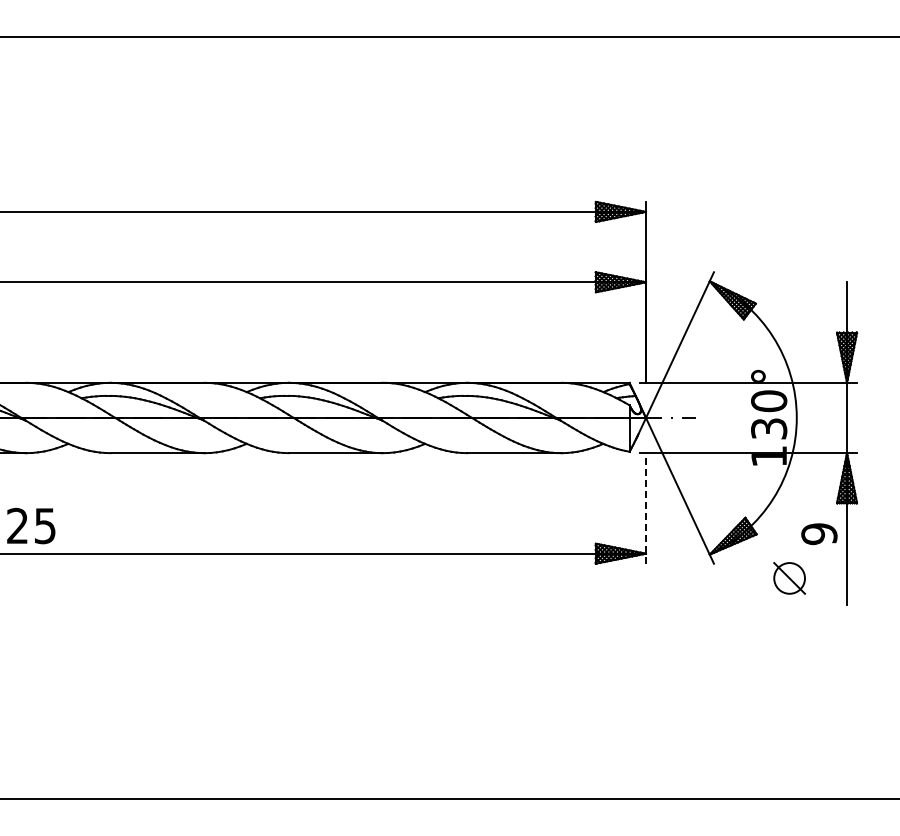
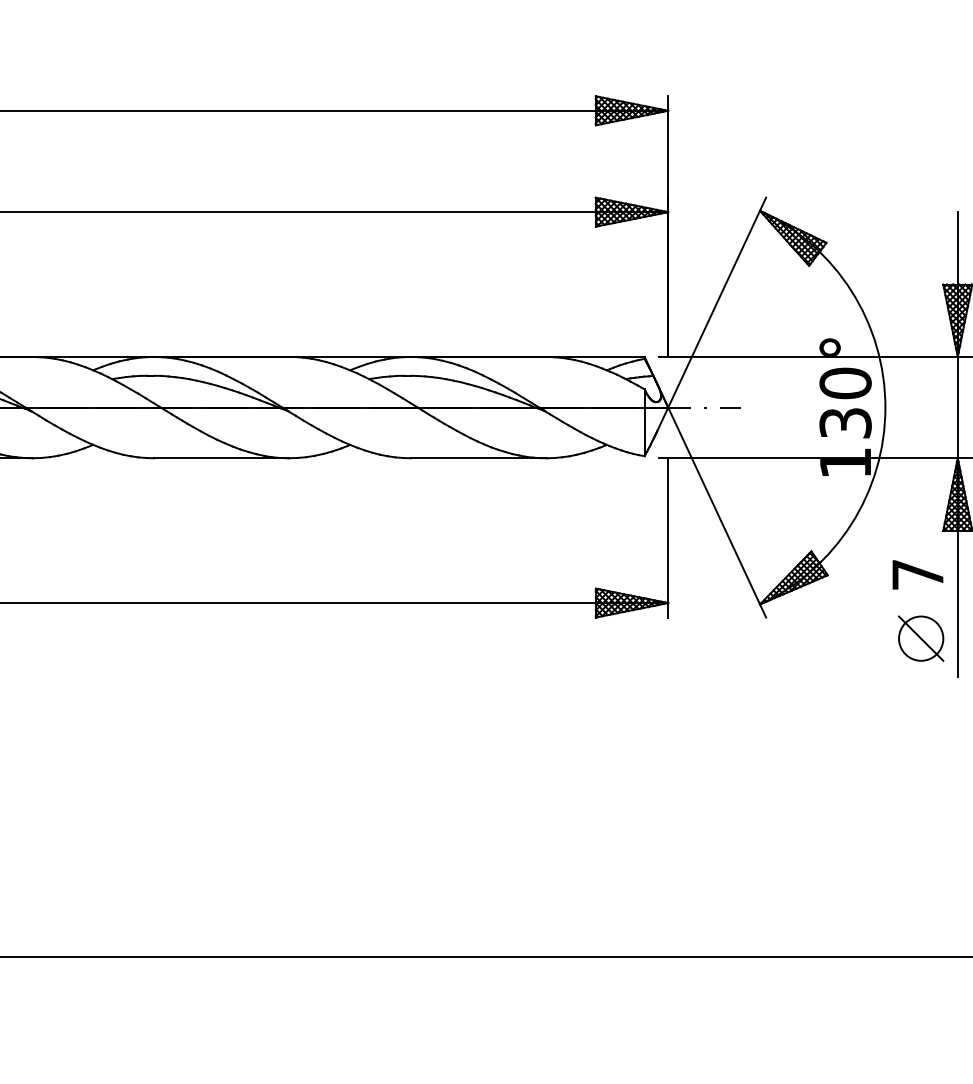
line: (646, 507) -> (668, 536), dashed -> solid
text: (819, 534) -> (918, 575), 9 -> 7
part: (789, 578) -> (920, 638), moved

